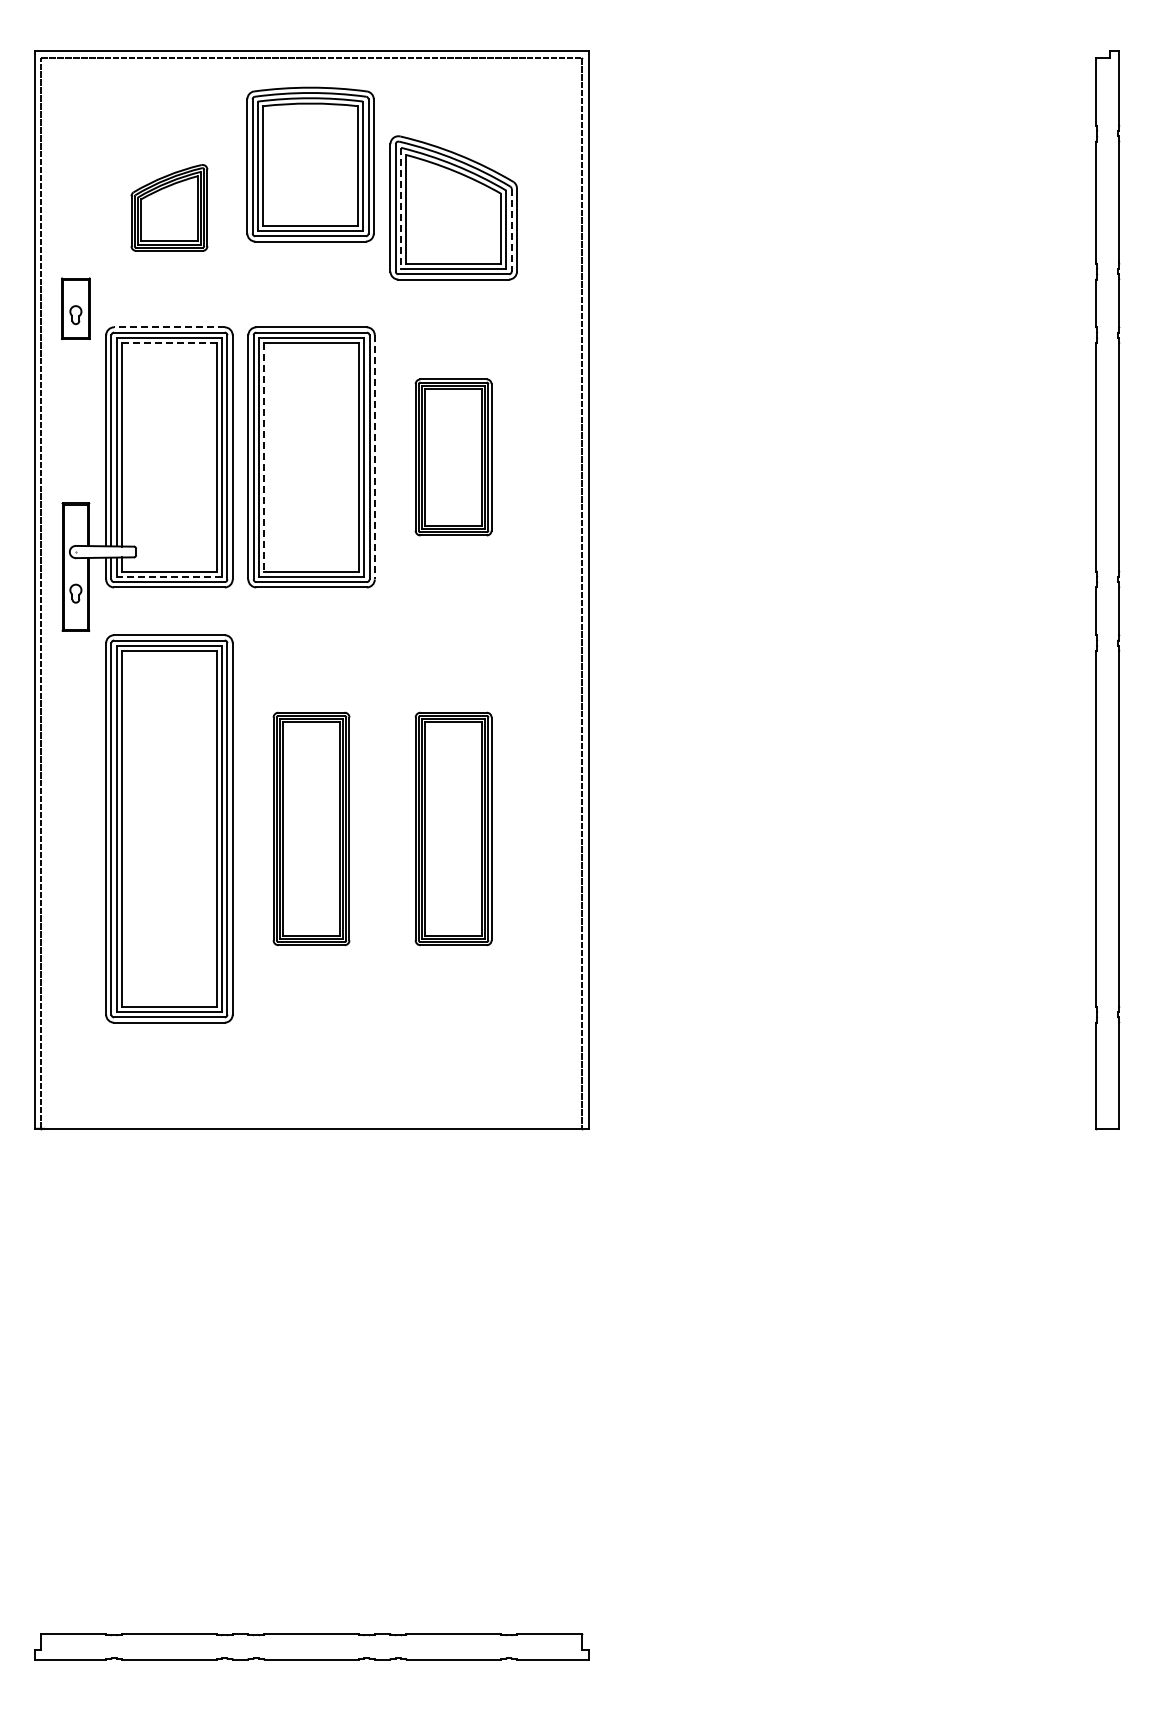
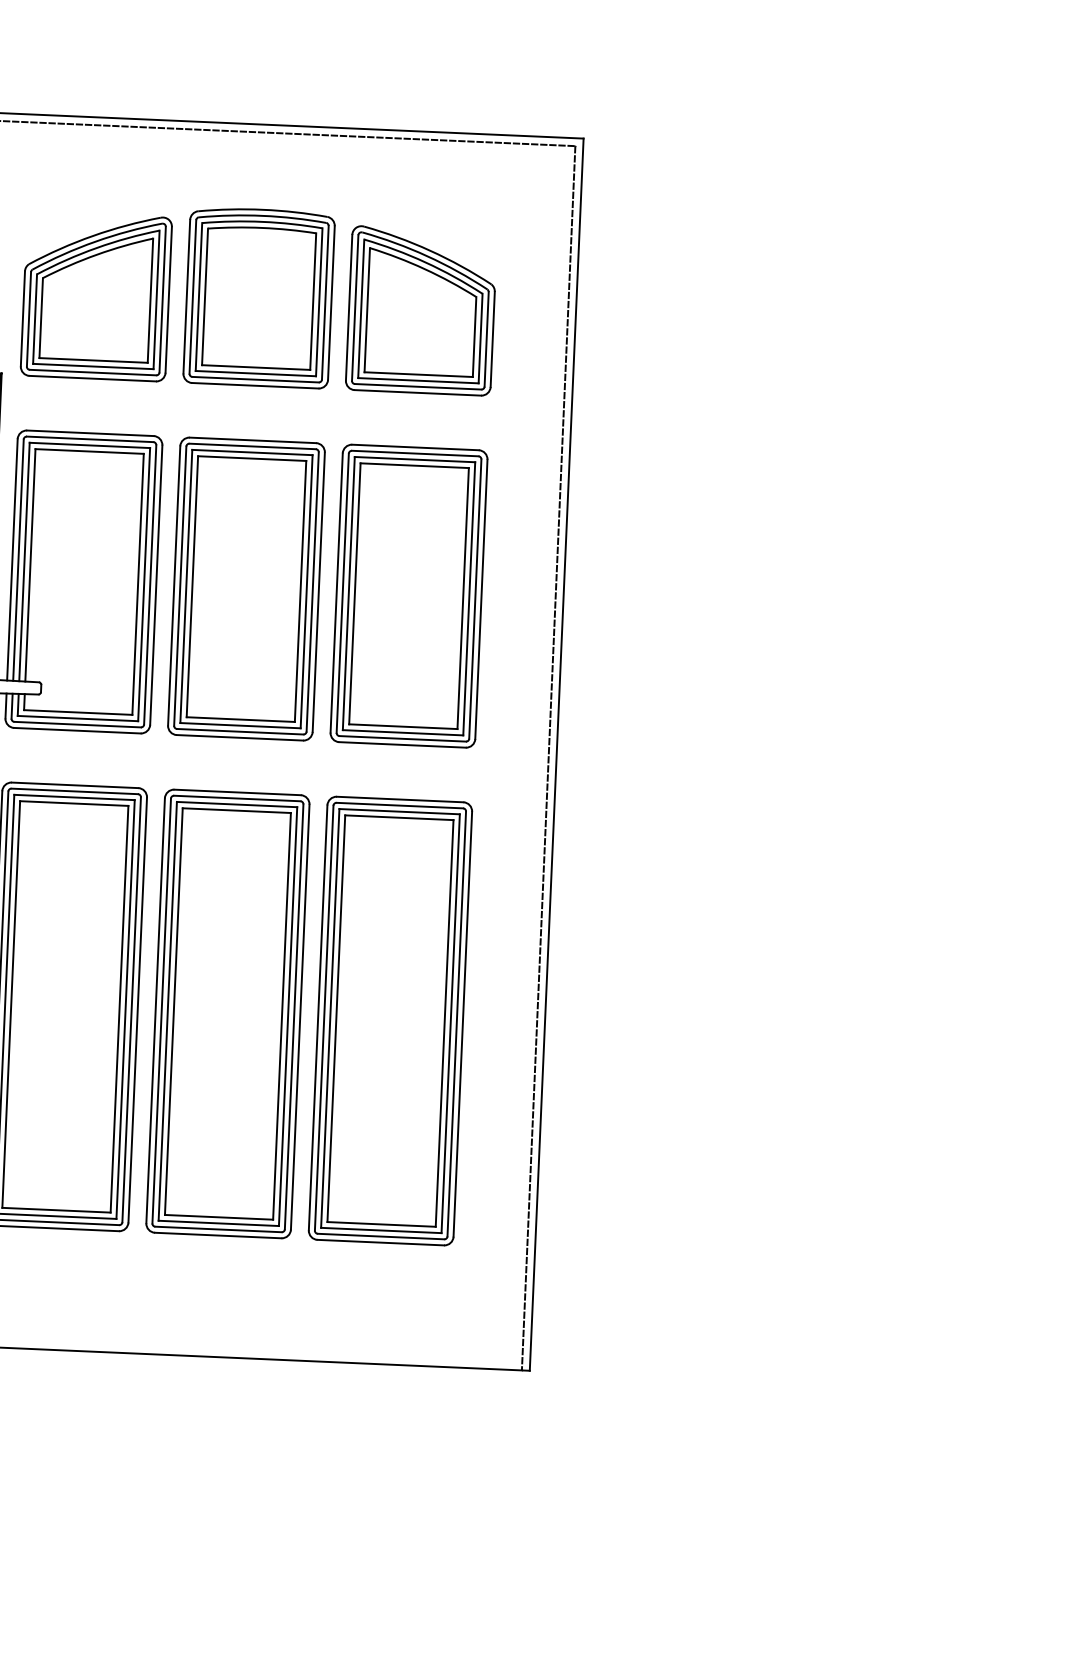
part: (310, 164) -> (259, 297), moved
part: (169, 207) -> (96, 296), size x1.67
line: (401, 208) -> (361, 308), dashed -> solid
line: (511, 230) -> (486, 339), dashed -> solid
line: (168, 327) -> (89, 433), dashed -> solid
line: (168, 343) -> (88, 451), dashed -> solid
line: (264, 457) -> (192, 586), dashed -> solid
line: (374, 457) -> (318, 592), dashed -> solid
part: (453, 457) -> (408, 596), size x1.67
line: (169, 576) -> (78, 718), dashed -> solid
part: (311, 828) -> (227, 1013), size x1.67
part: (453, 828) -> (390, 1020), size x1.67

